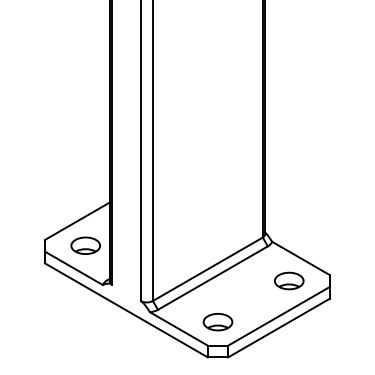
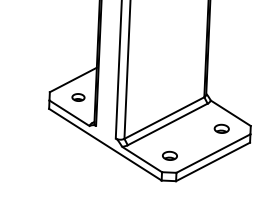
part: (85, 245) -> (78, 97), size x0.6
part: (289, 280) -> (221, 128), size x0.7
part: (217, 322) -> (169, 156), size x0.7

